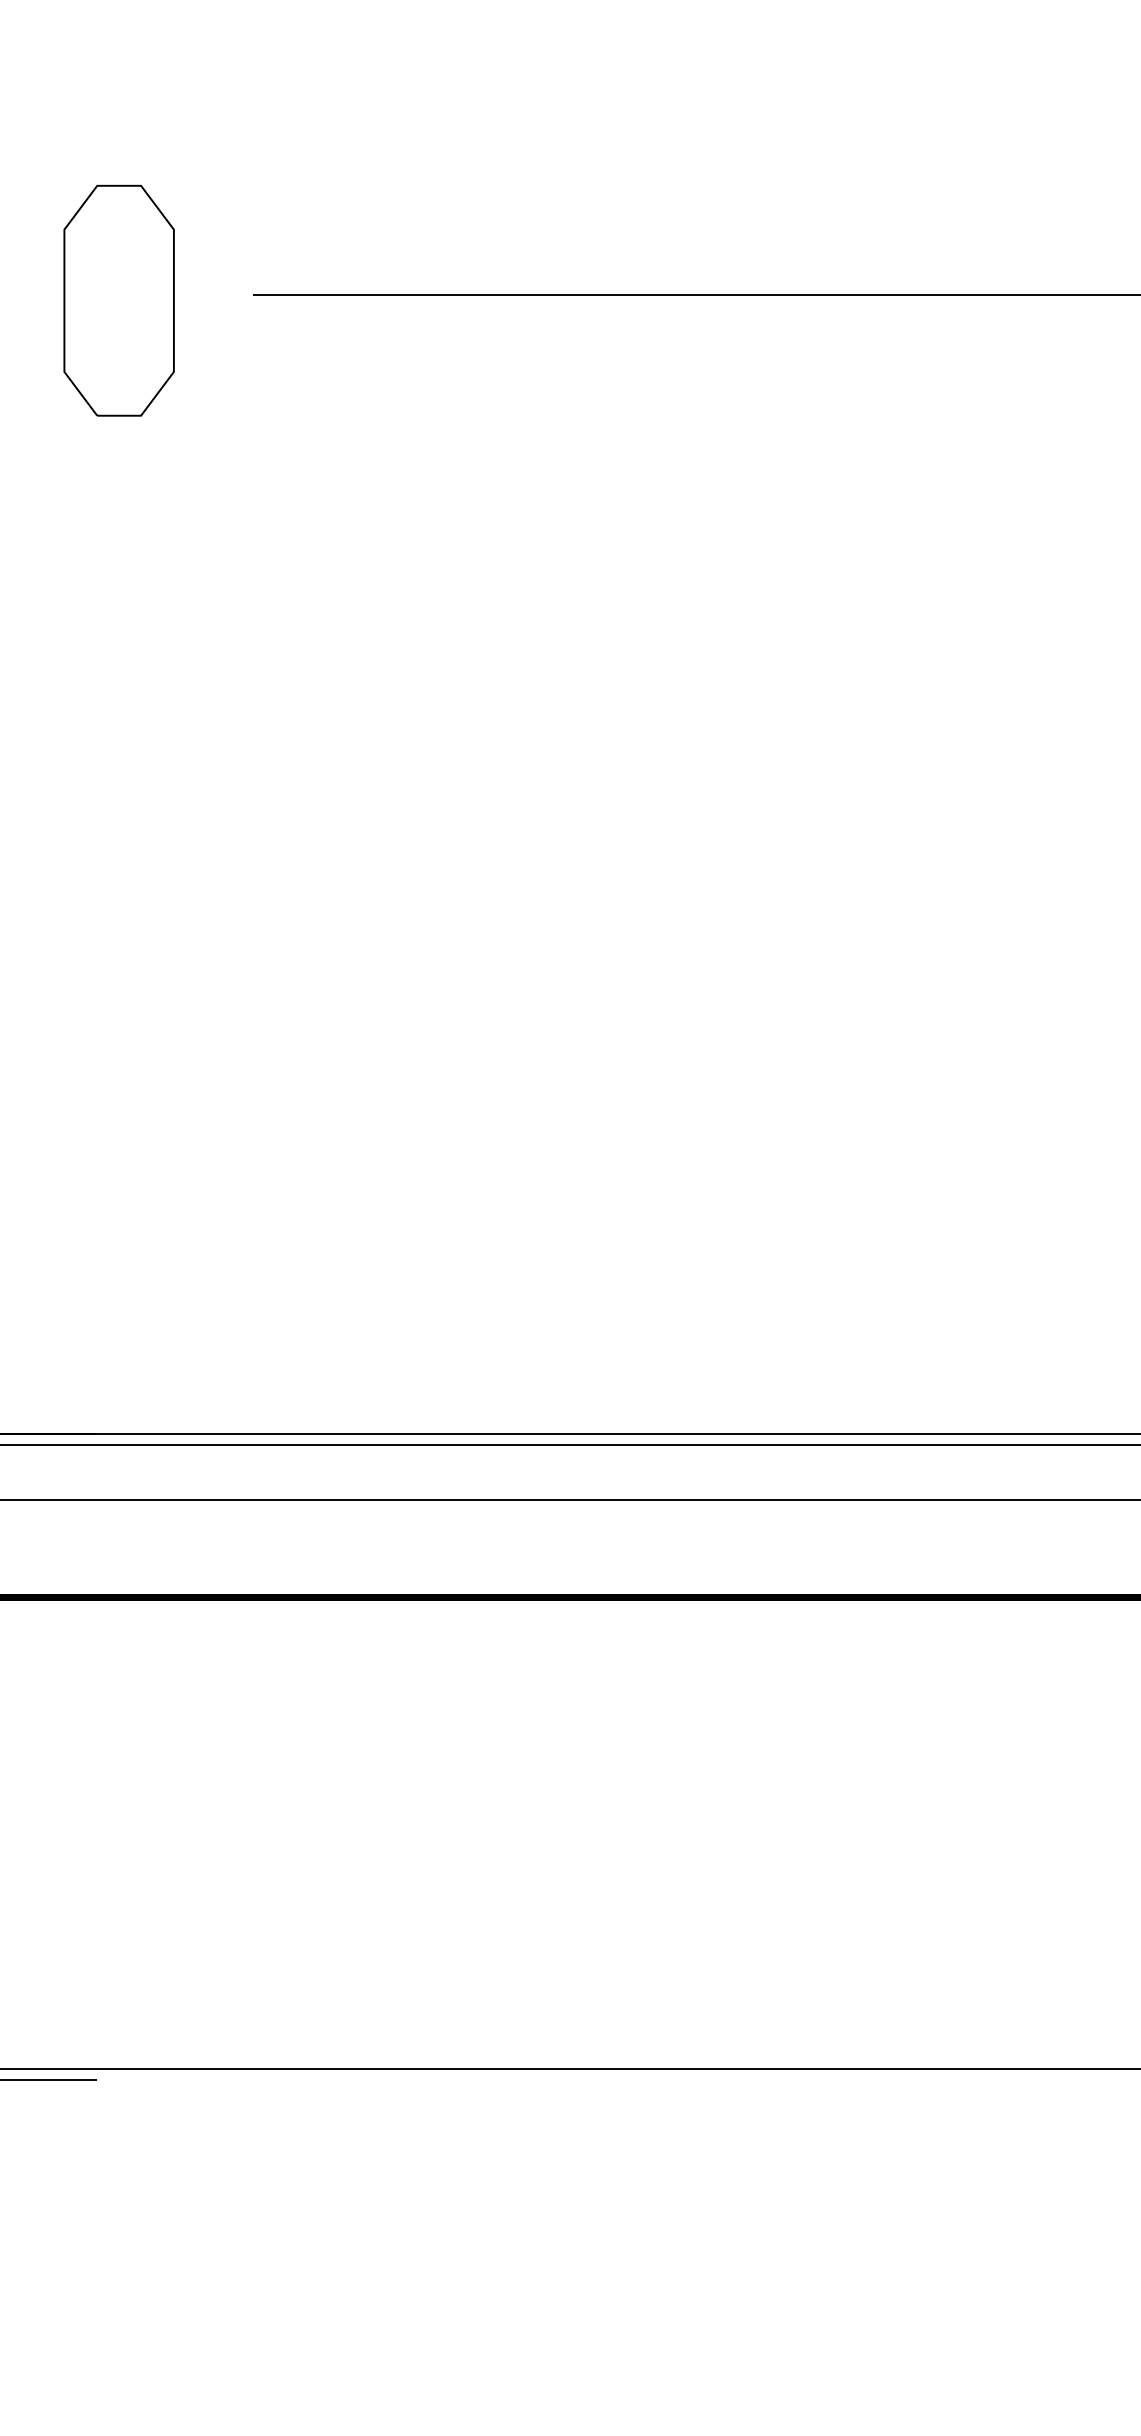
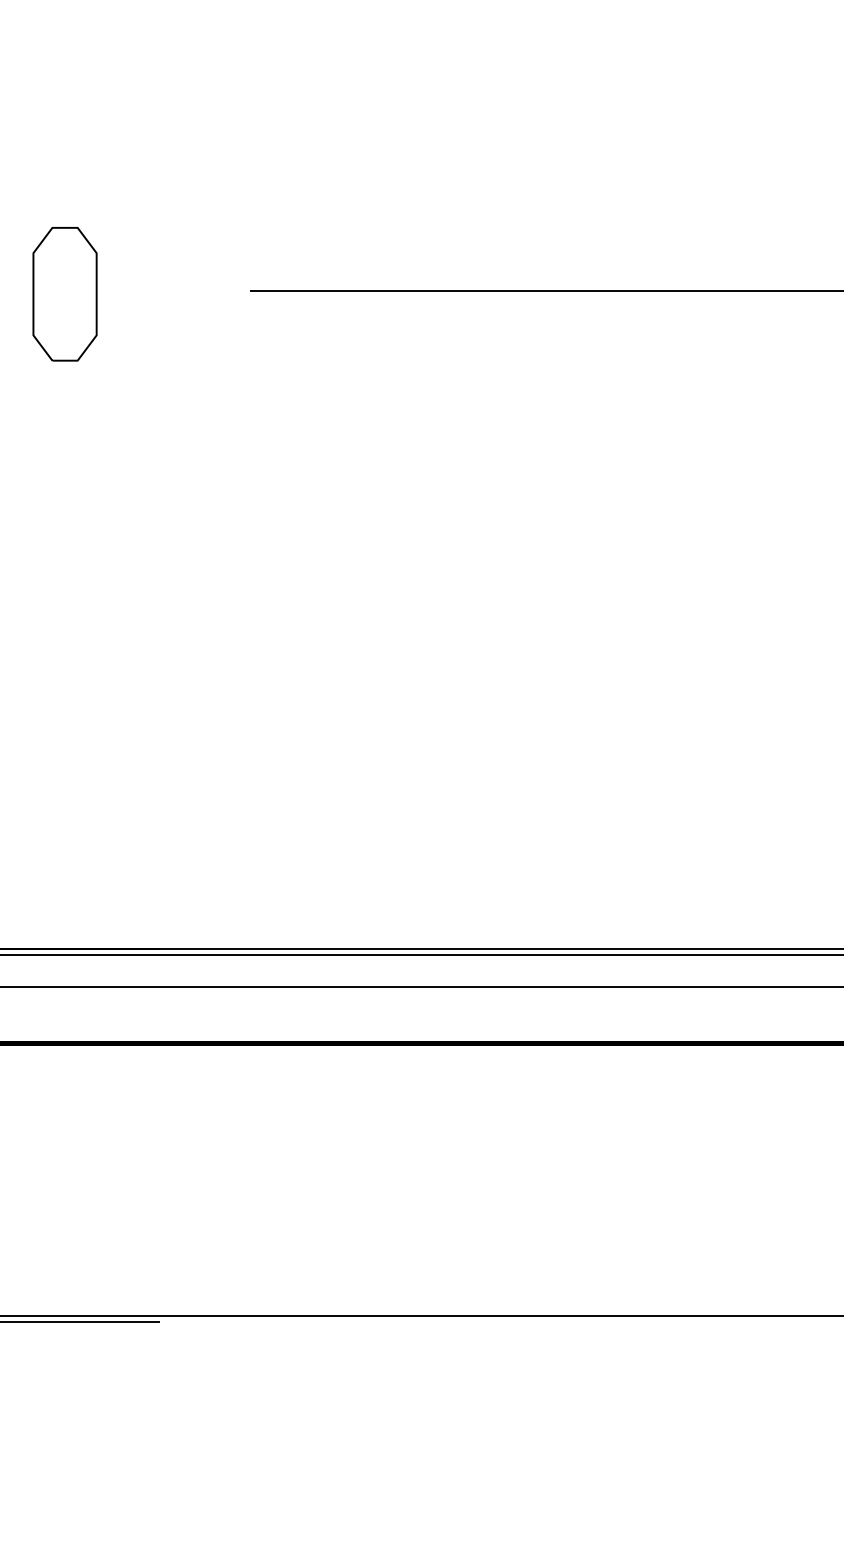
part: (119, 301) -> (172, 294), removed

